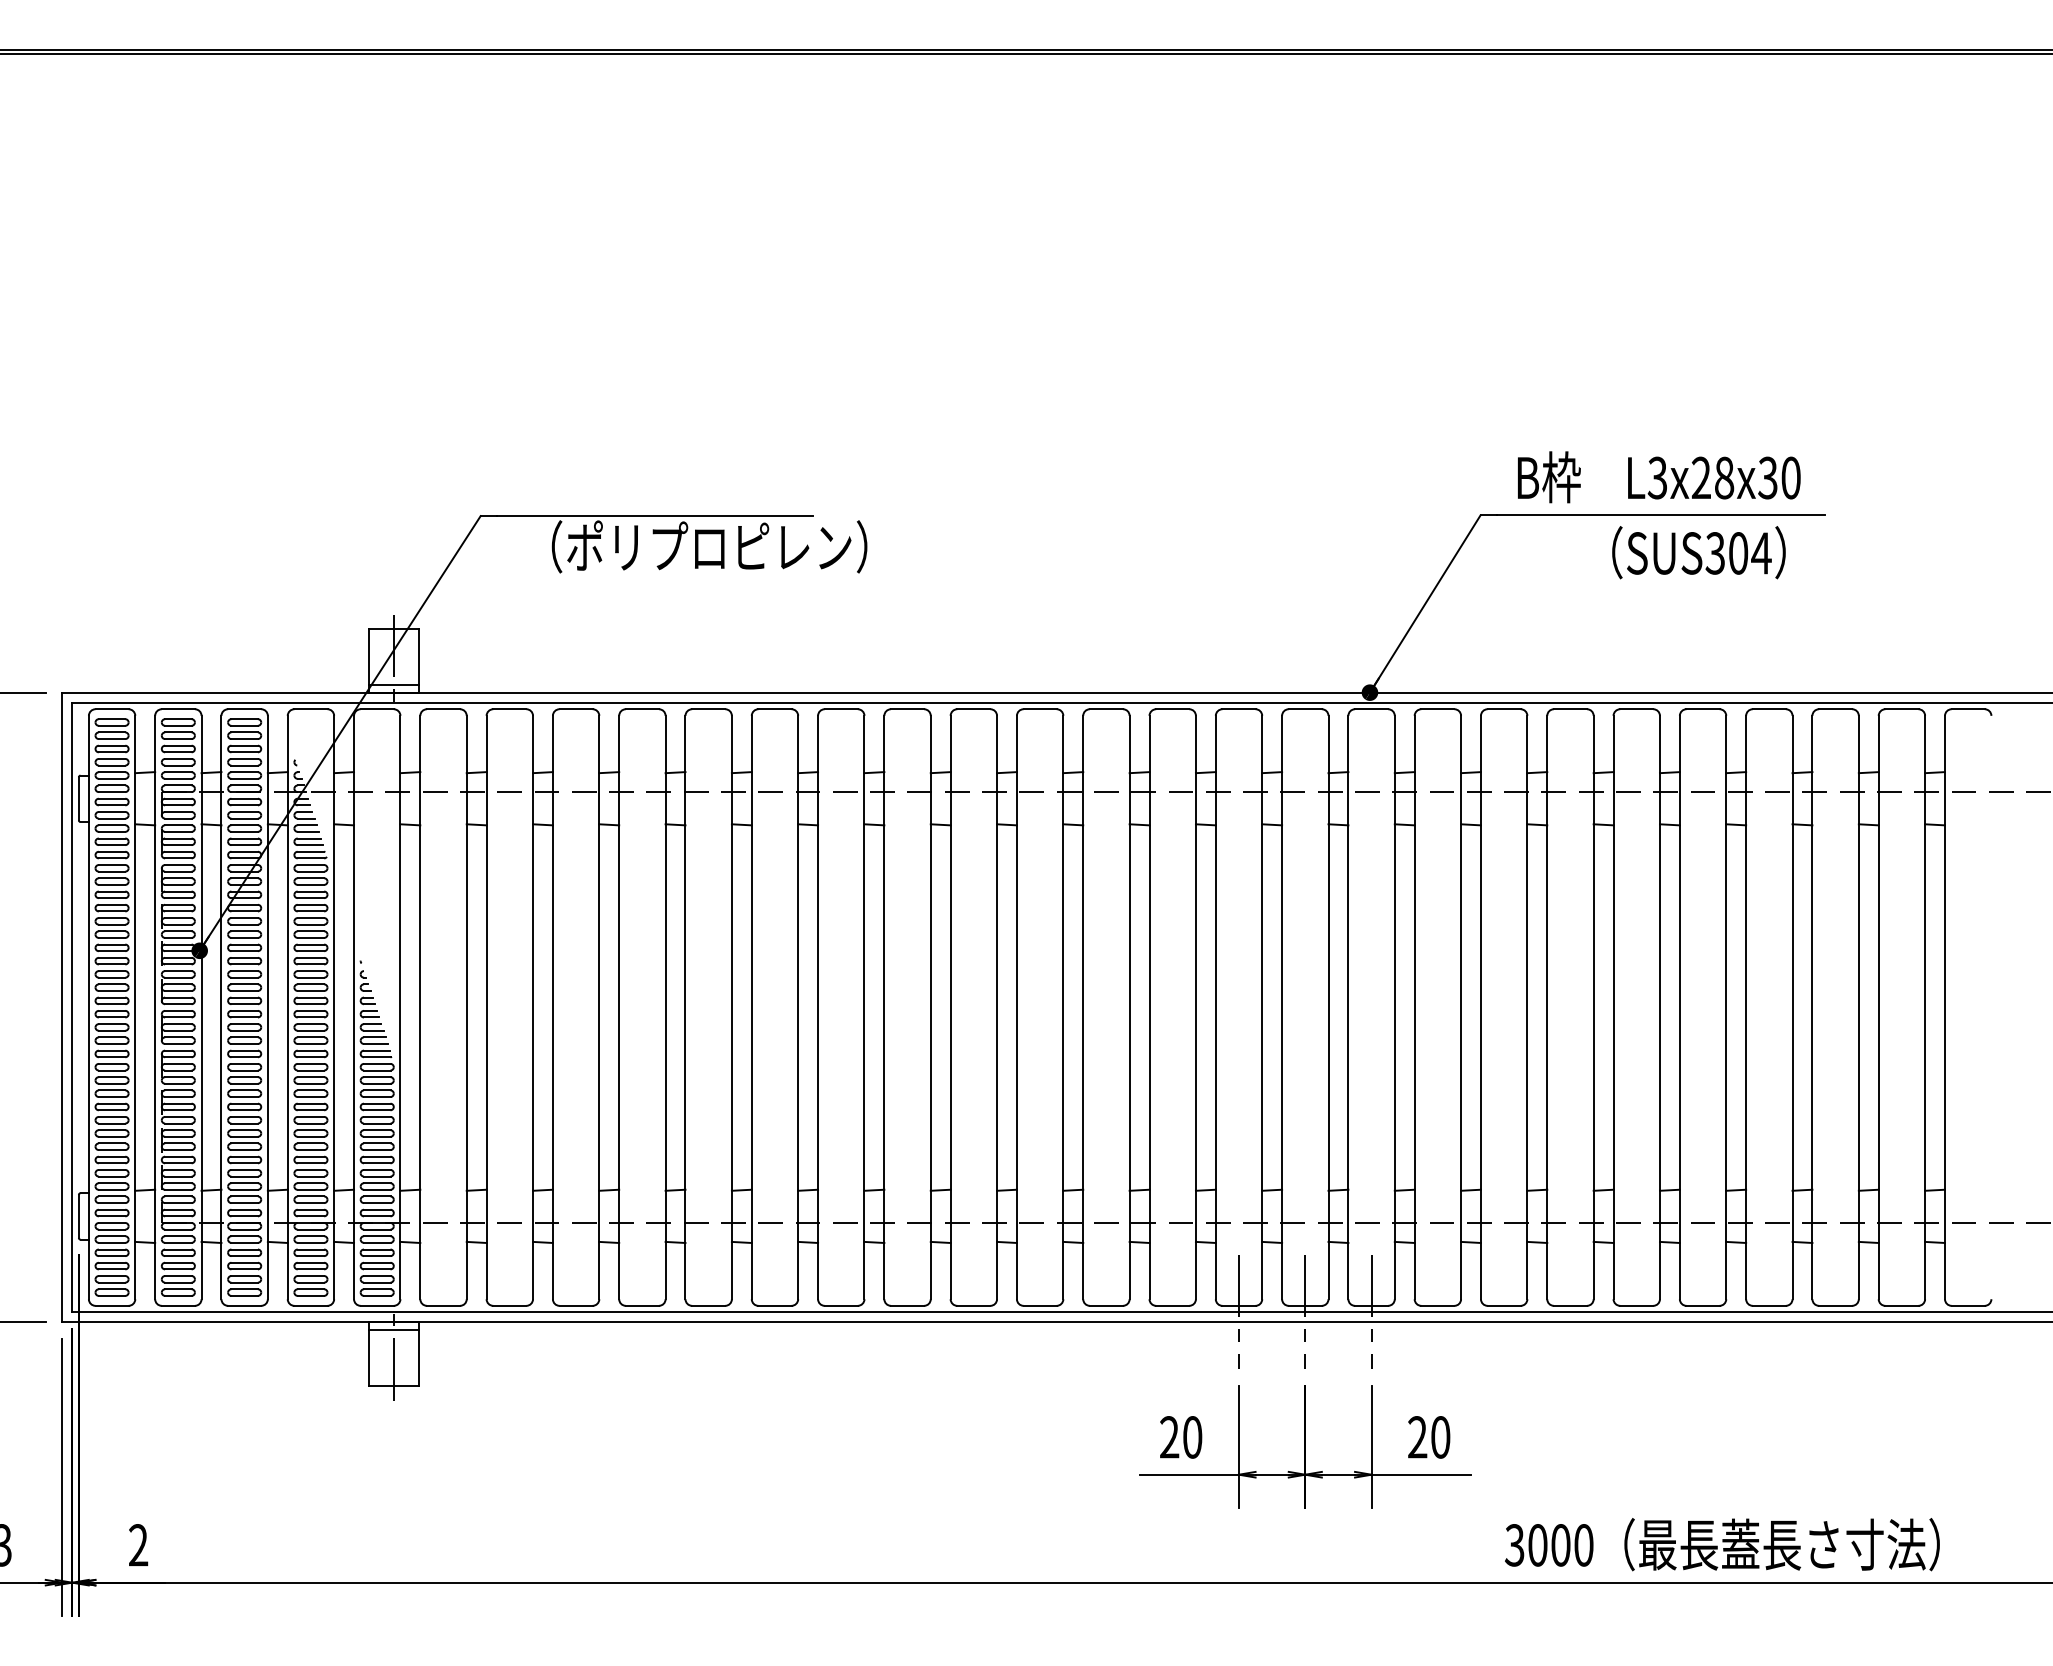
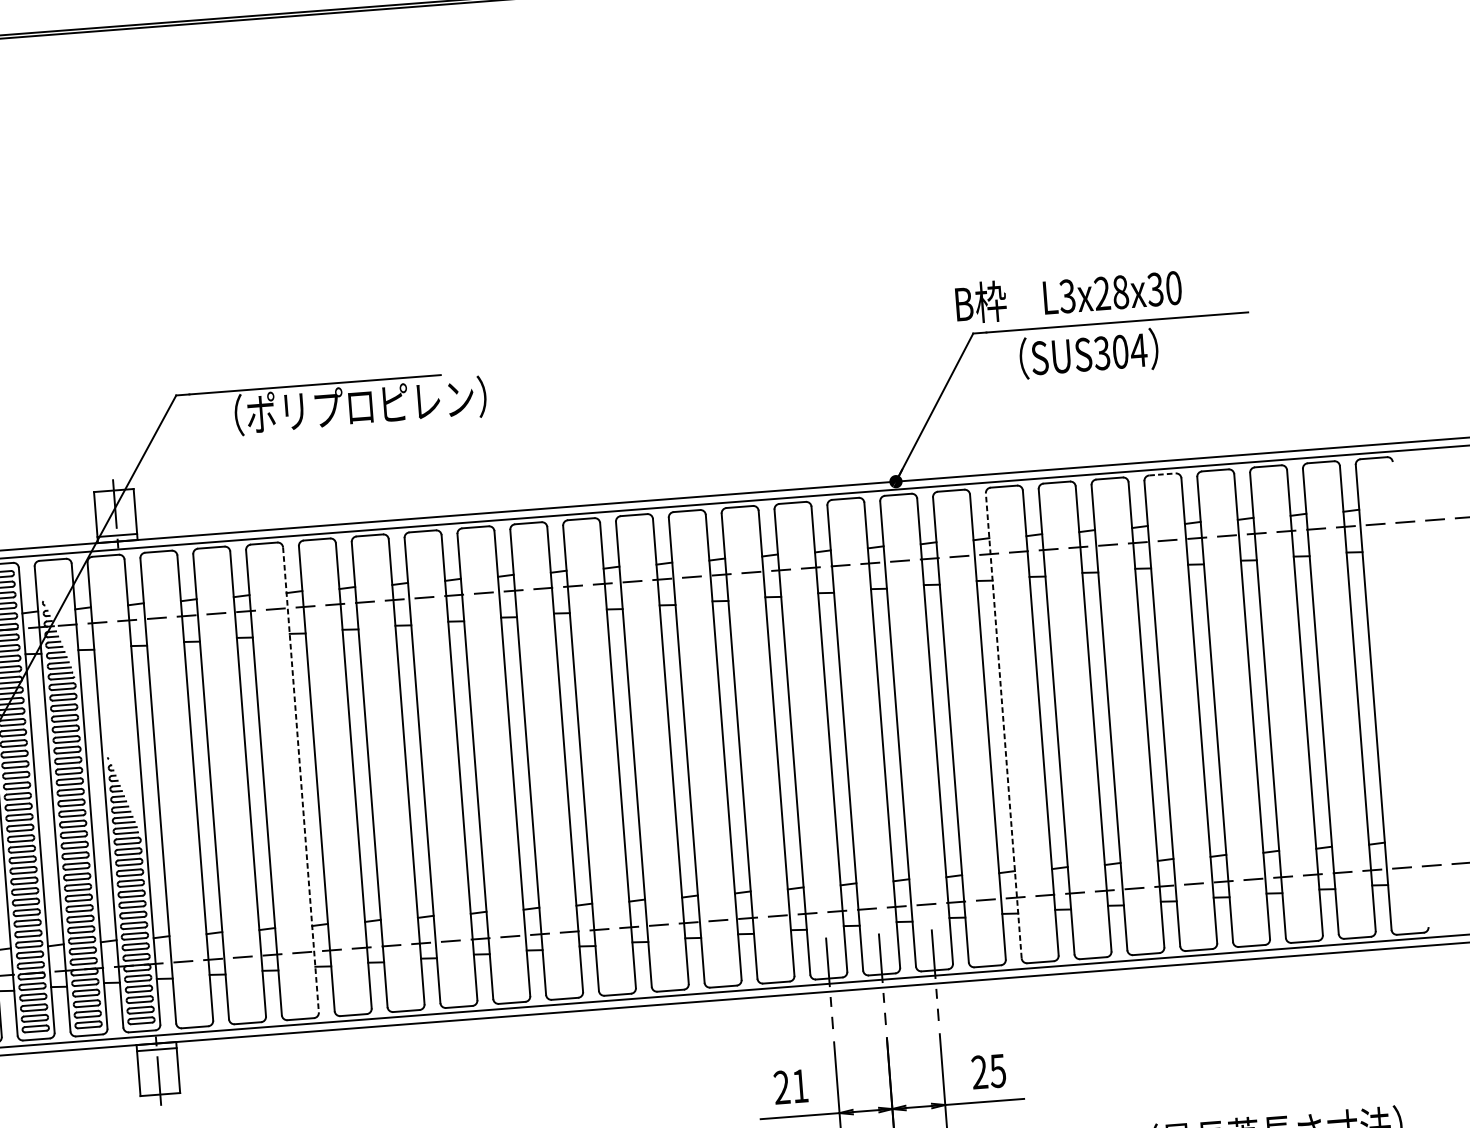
text: (1659, 477) -> (1068, 295), moved
text: (1698, 552) -> (1088, 353), moved
line: (1703, 709) -> (1162, 474), solid -> dashed
line: (599, 1007) -> (301, 779), solid -> dashed
line: (1480, 1007) -> (1003, 725), solid -> dashed
text: (1192, 1437) -> (800, 1086), 20 -> 21
text: (1440, 1437) -> (997, 1071), 20 -> 25

